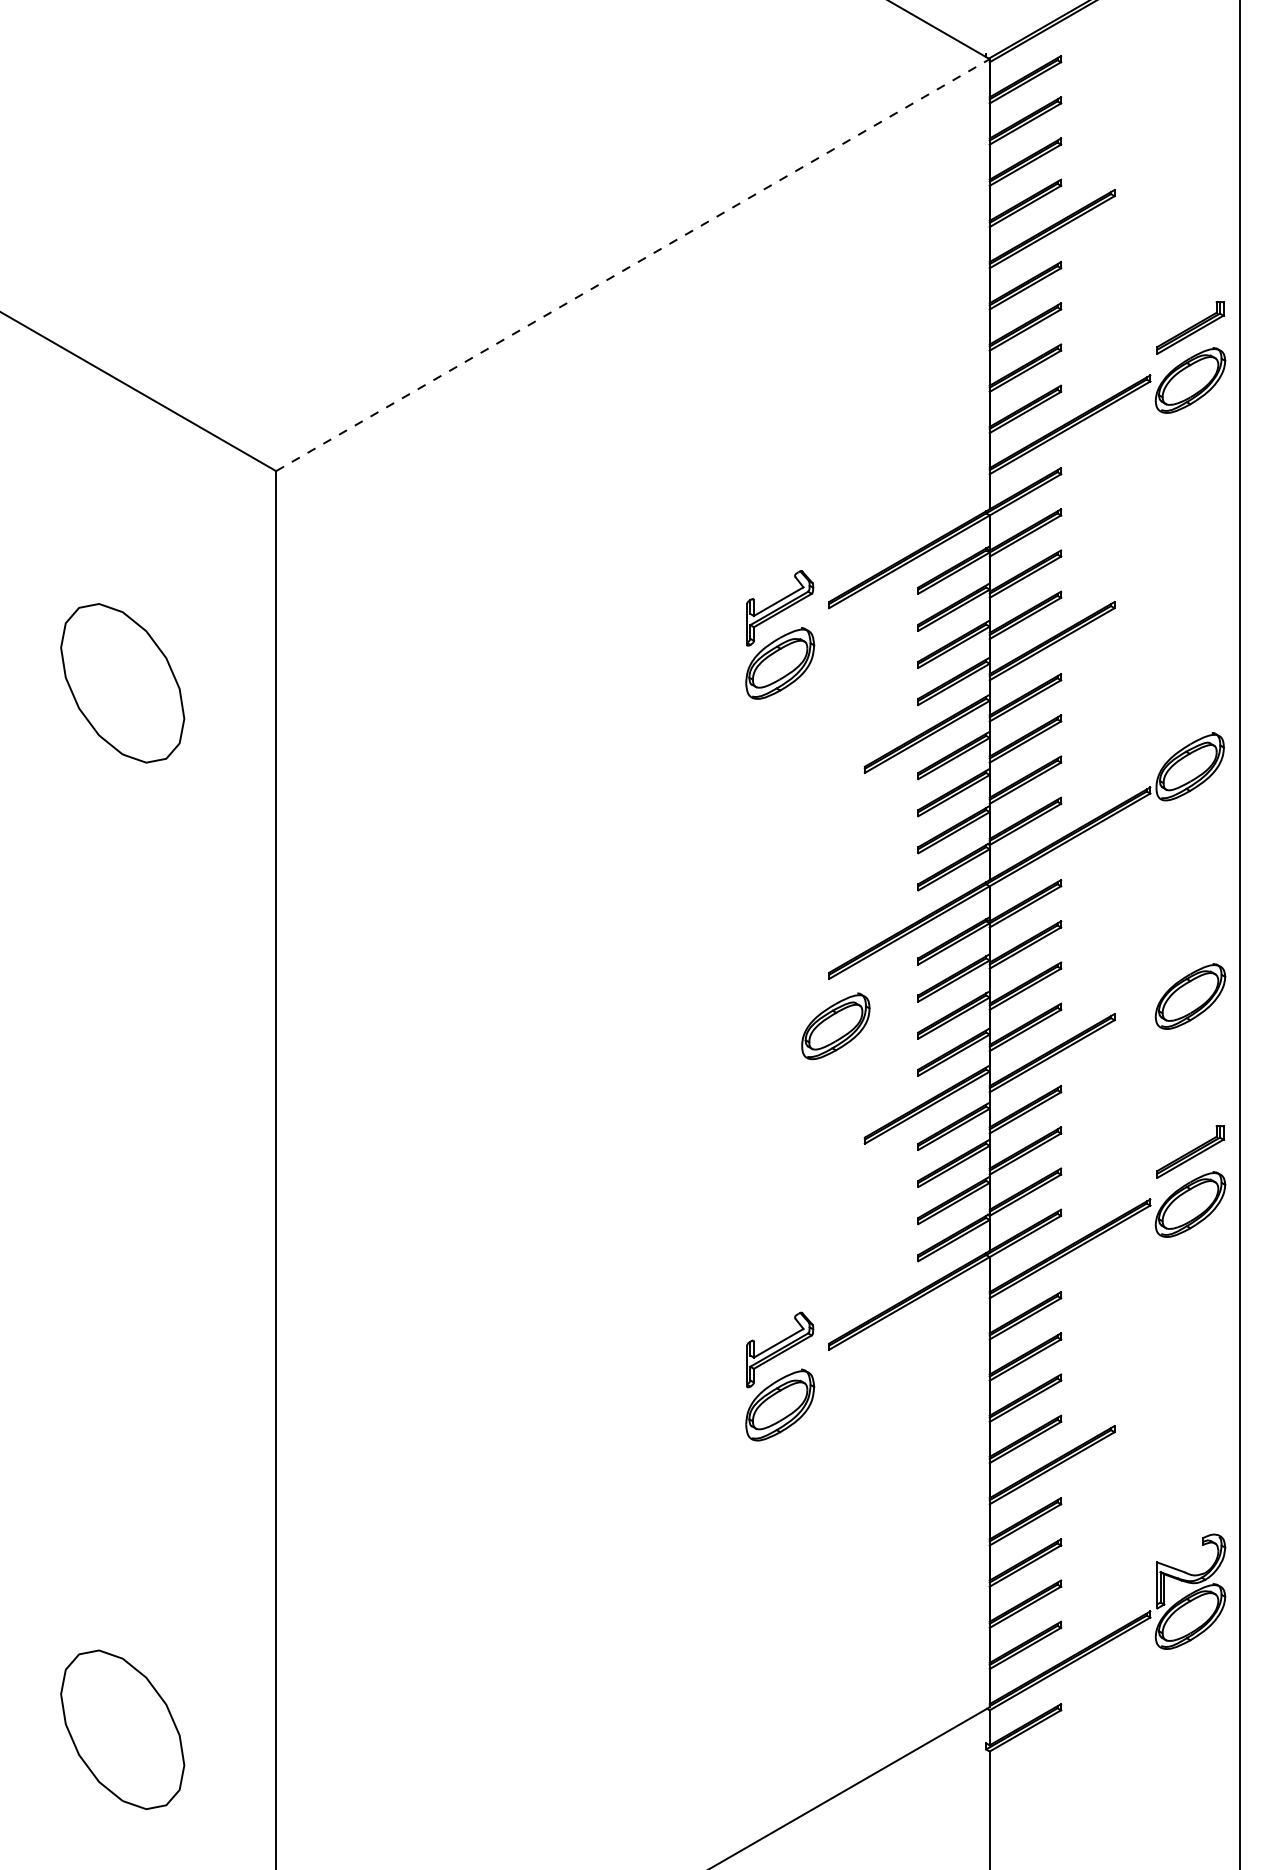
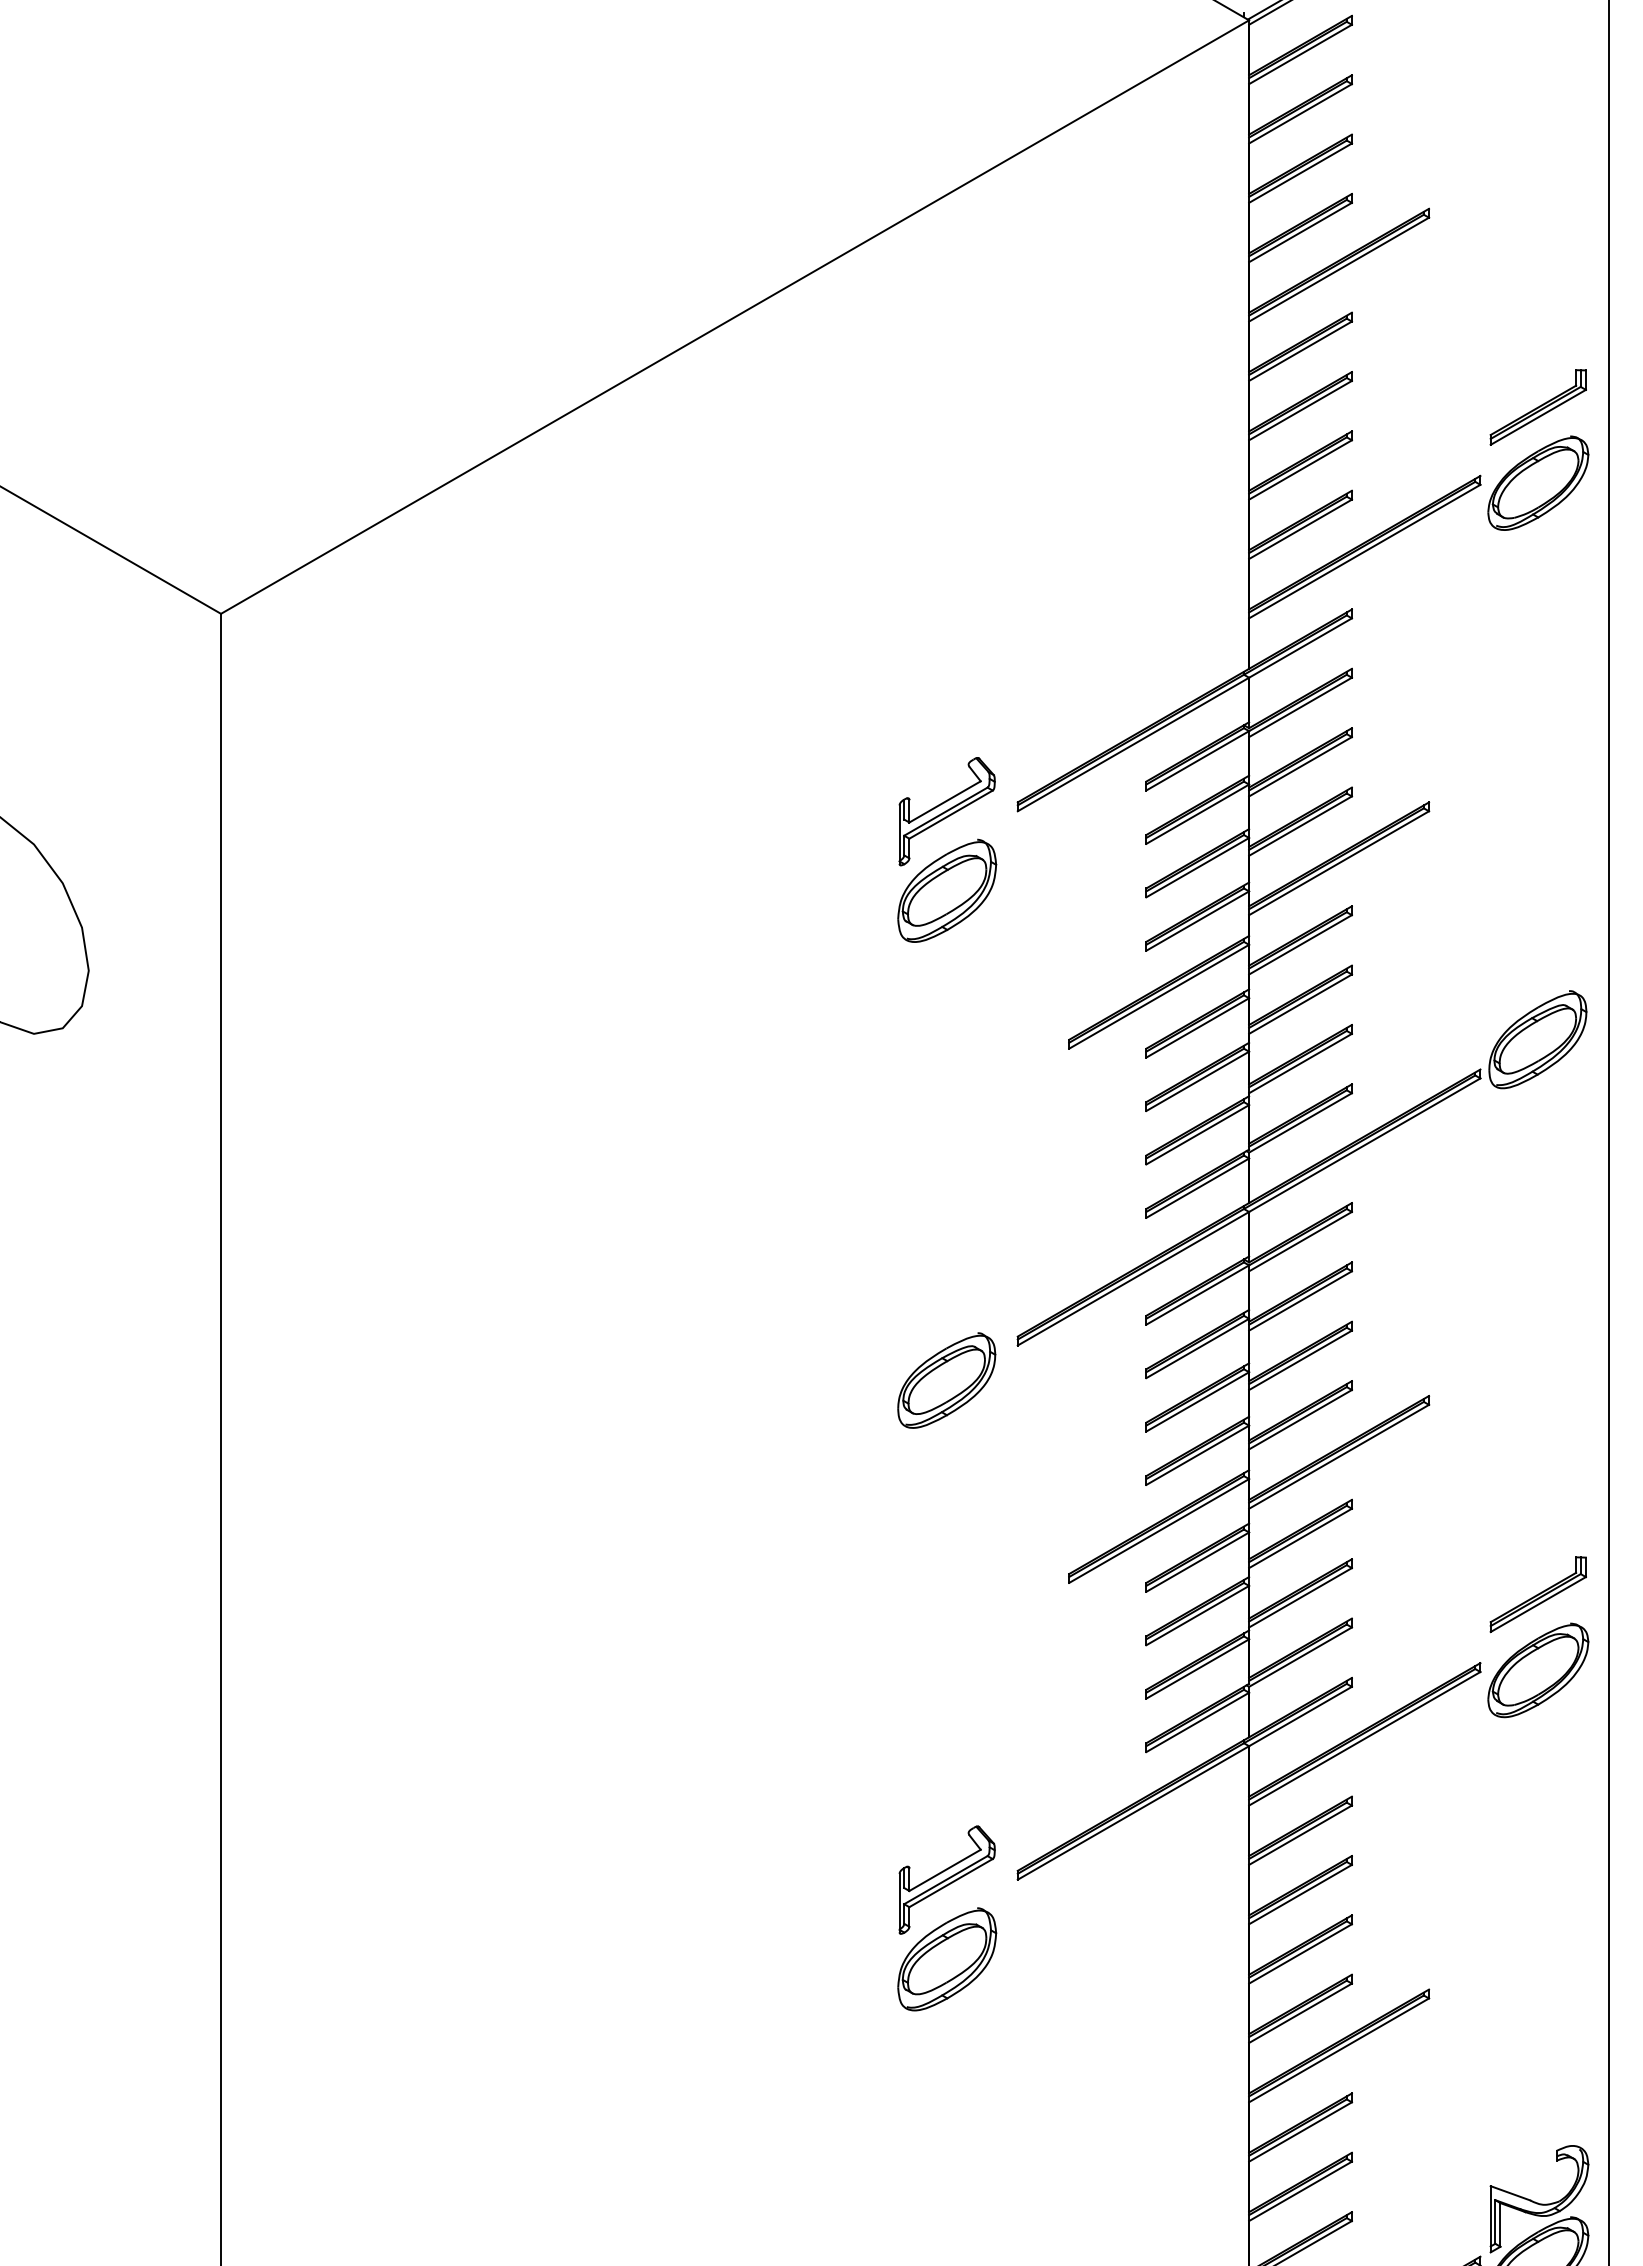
line: (632, 265) -> (734, 317), dashed -> solid
part: (1190, 996) -> (1538, 1370), removed
part: (835, 1026) -> (946, 1380), moved

